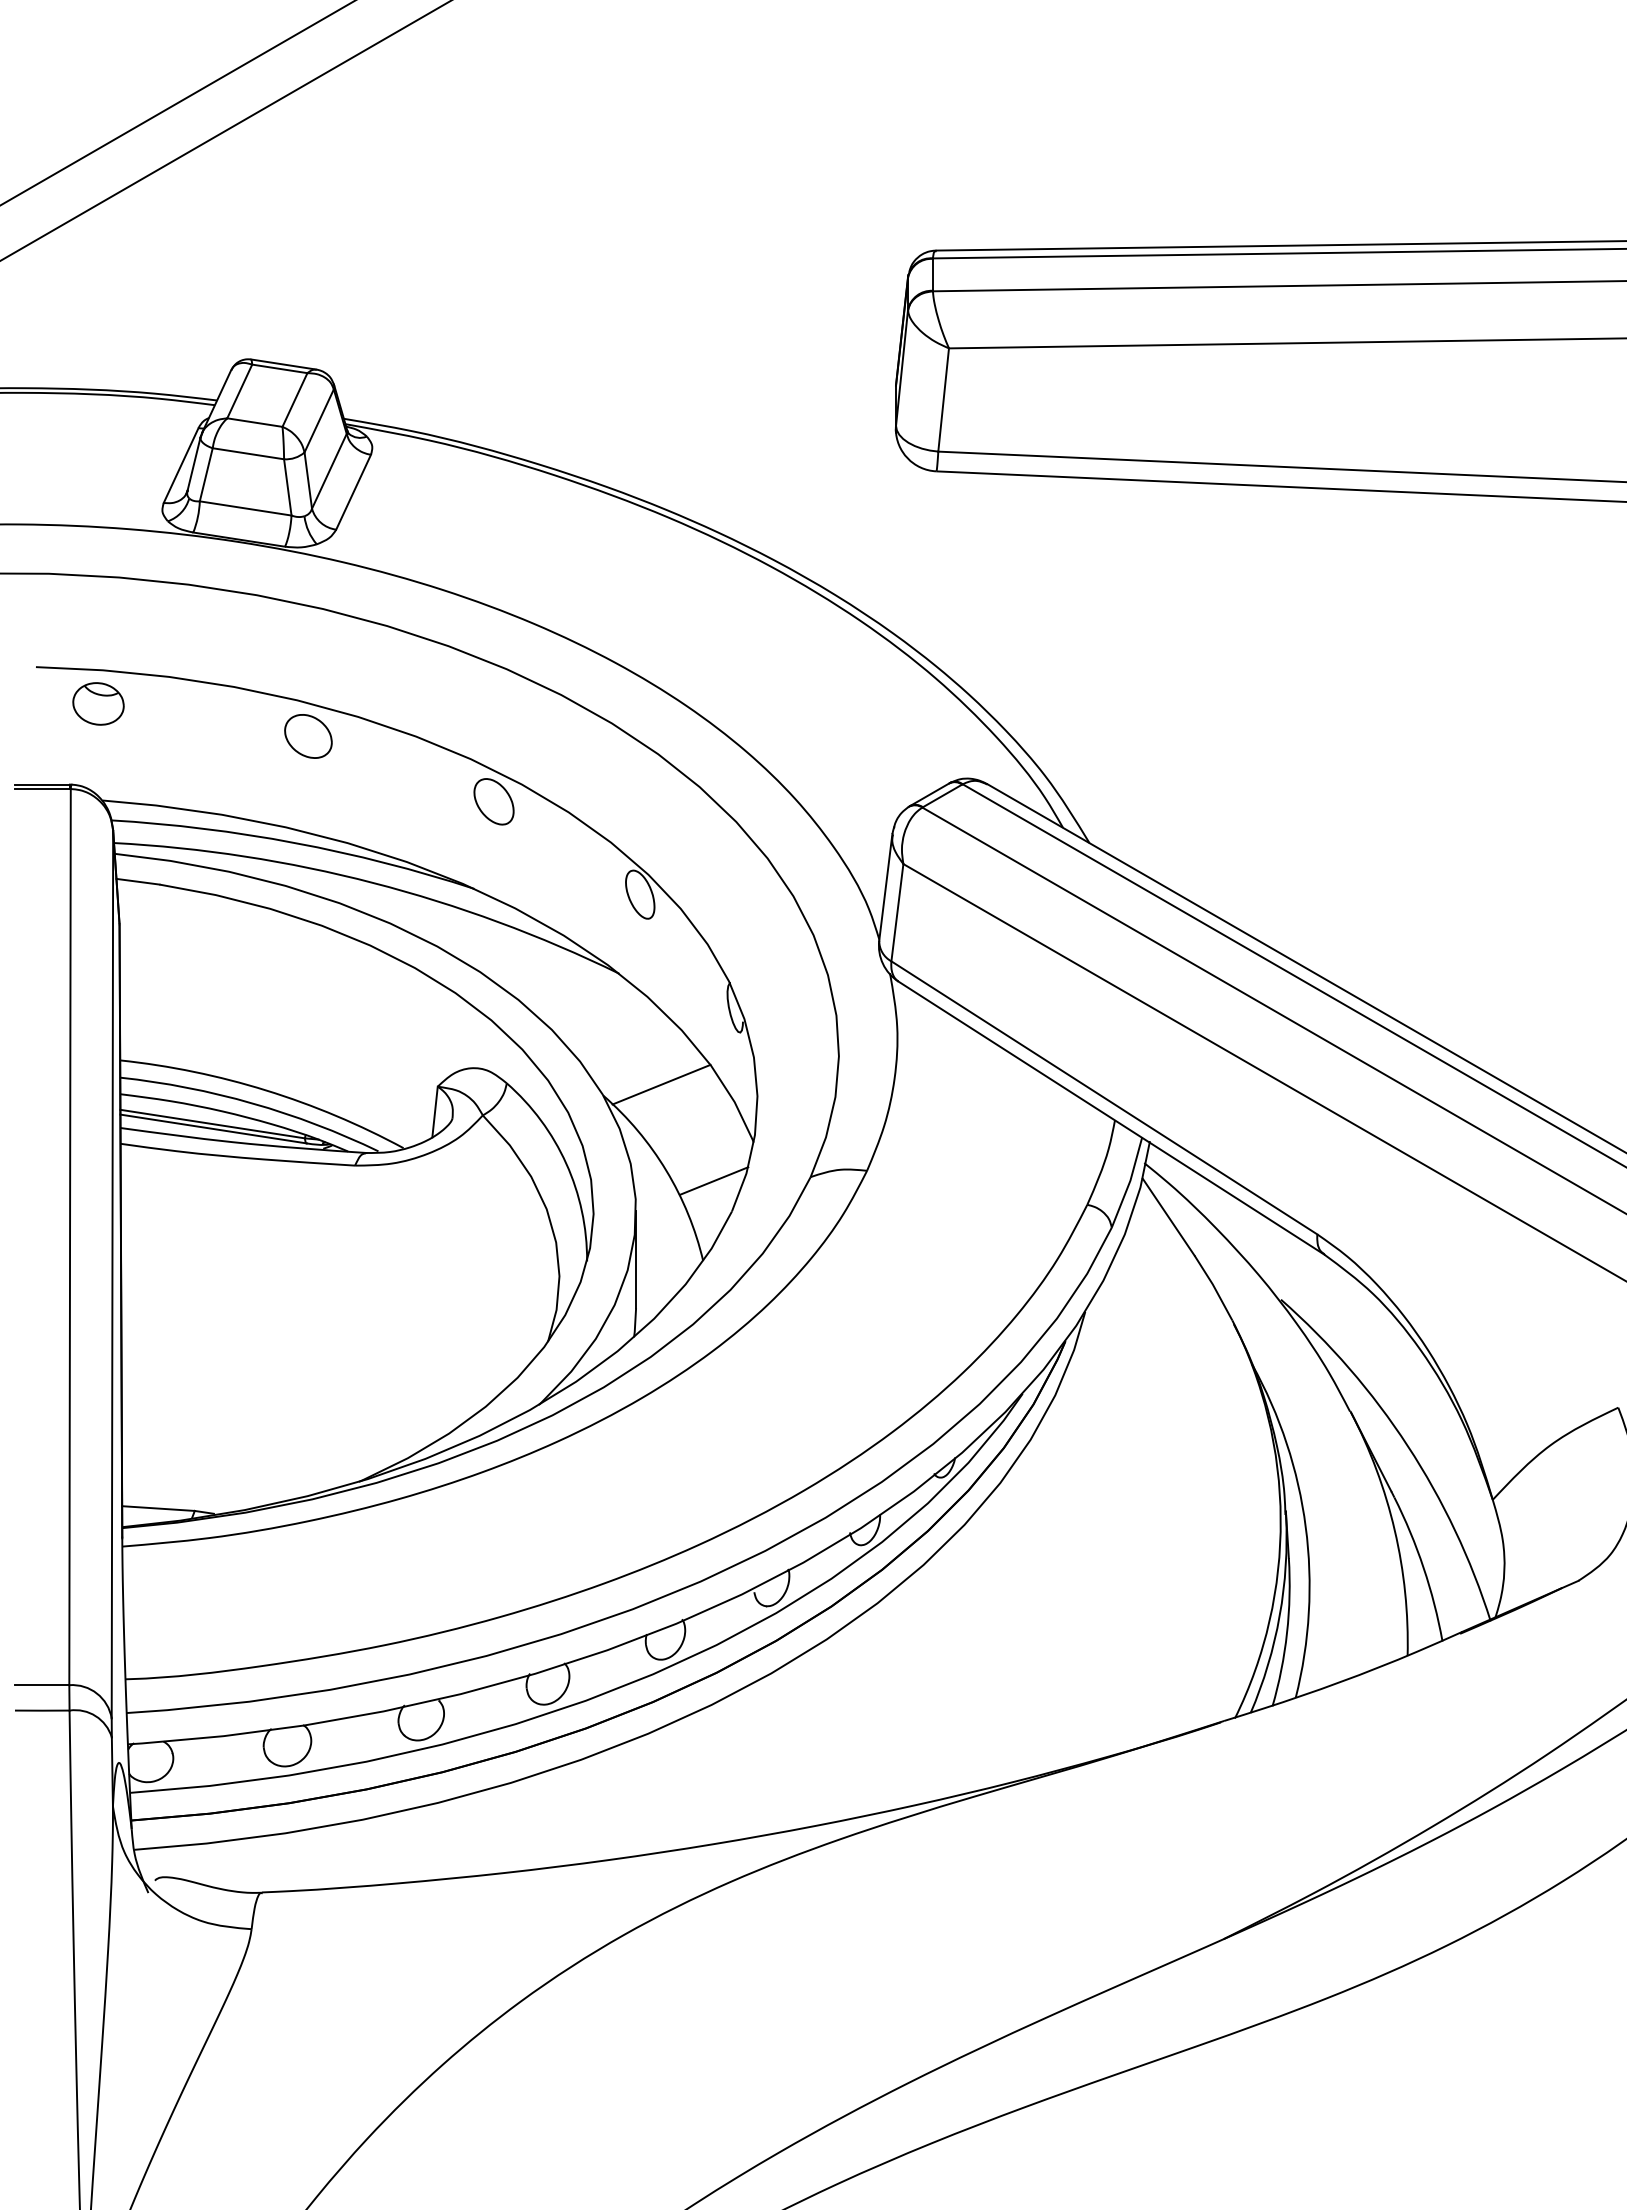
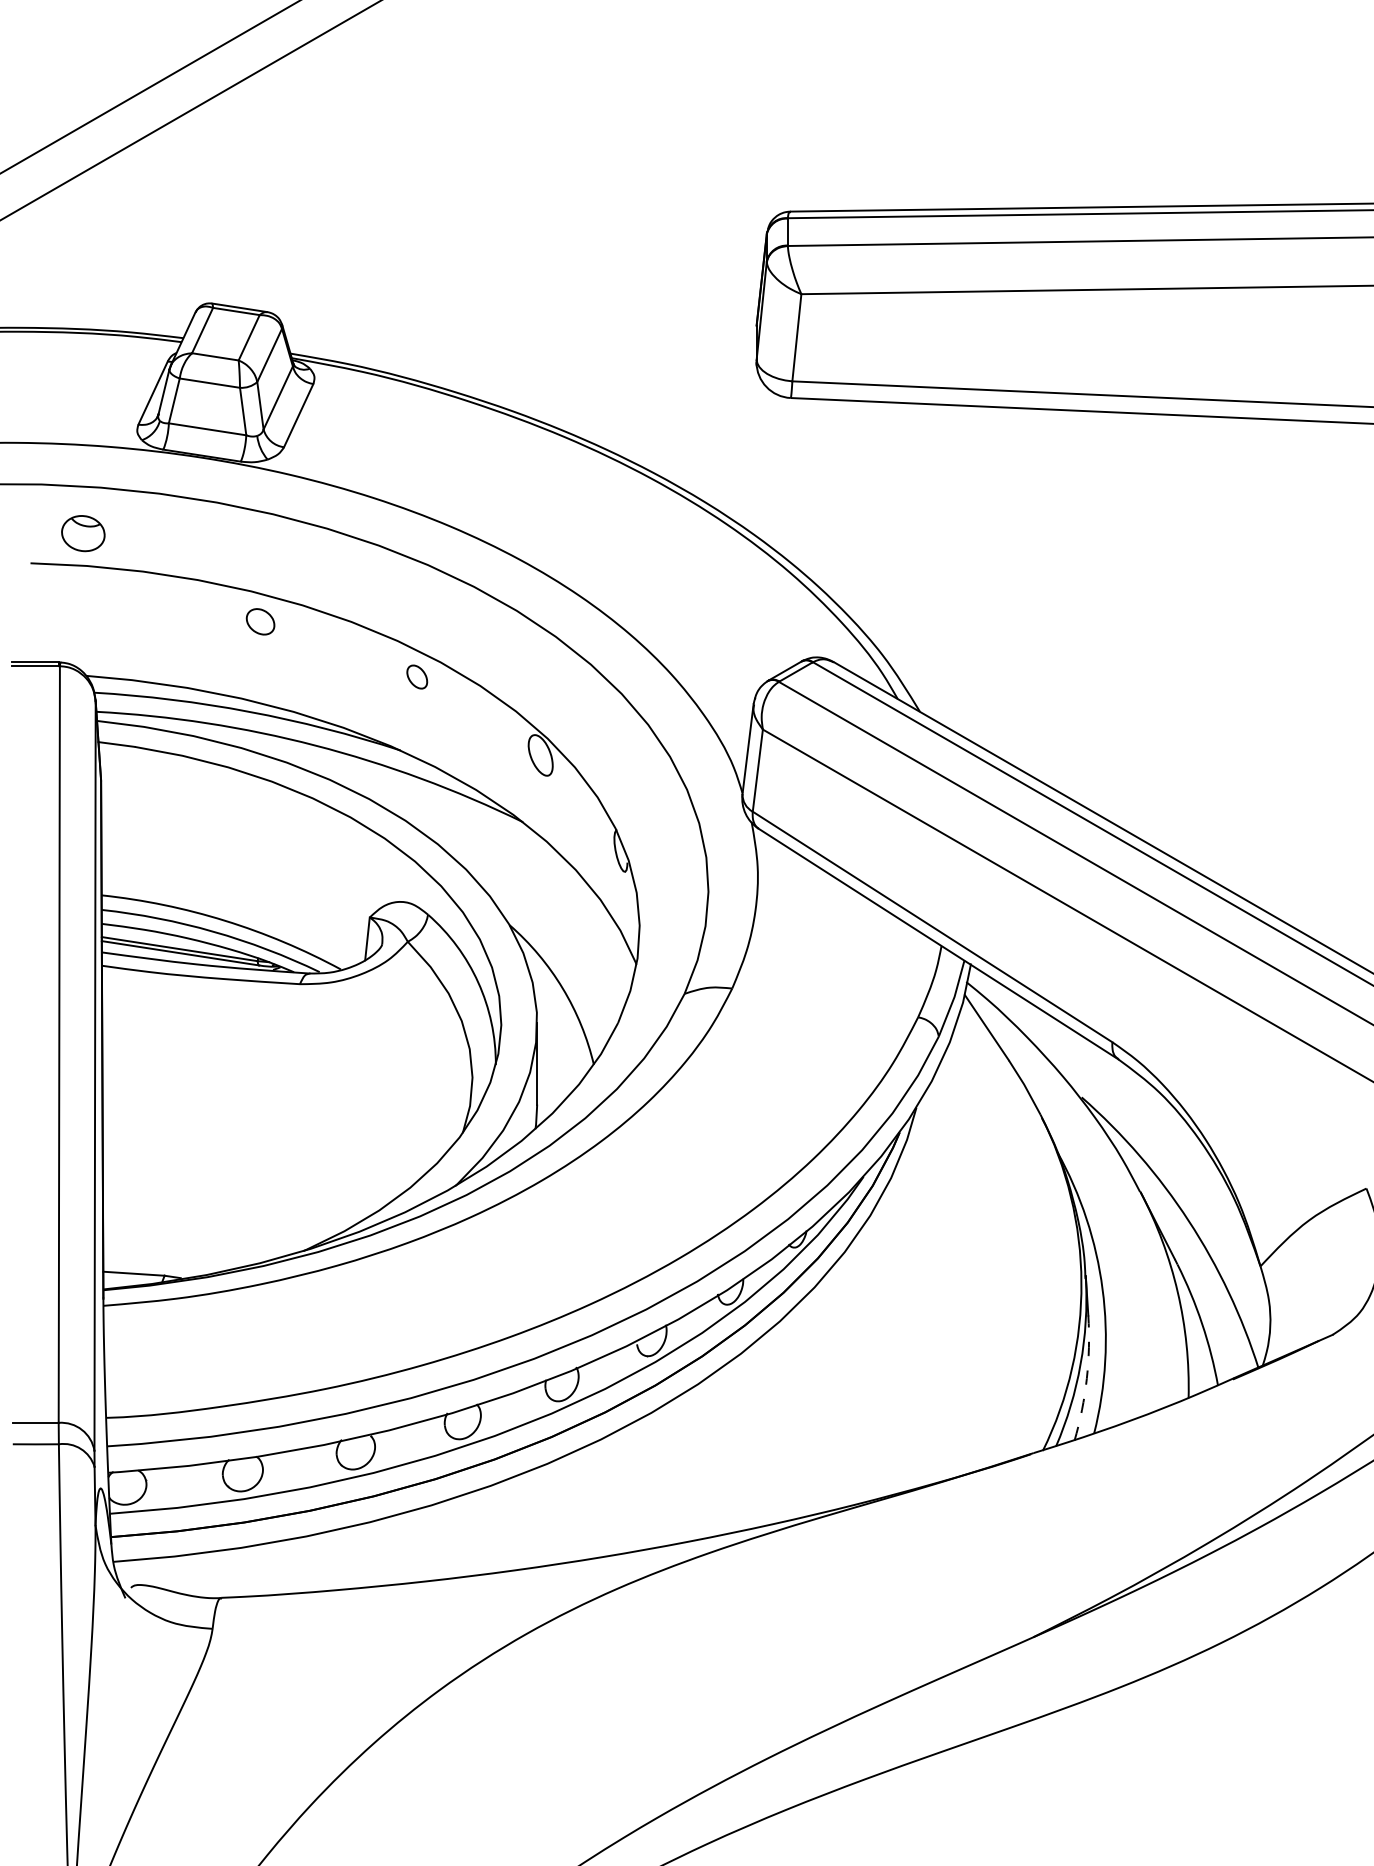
part: (98, 703) -> (83, 533), moved
part: (308, 736) -> (260, 621), size x0.7
part: (493, 801) -> (416, 676), size x0.6
line: (661, 1084) -> (558, 915), removed
line: (713, 1180) -> (602, 996), removed
arc: (1287, 1632) -> (1087, 1378), solid -> dashed

